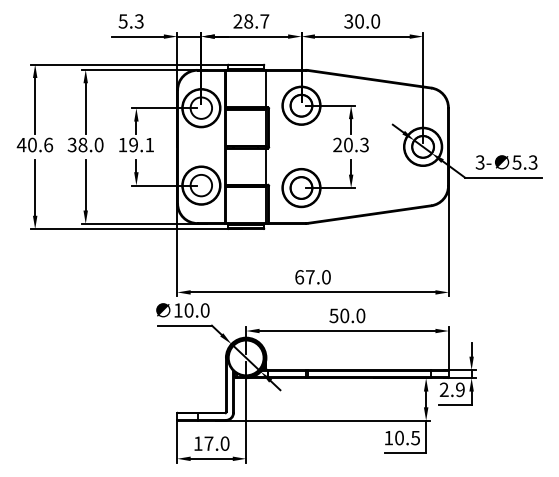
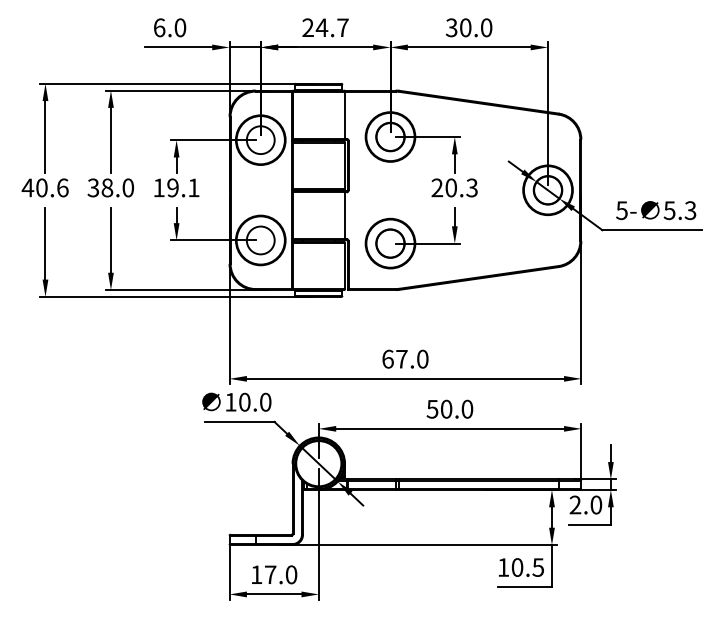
text: (130, 21) -> (168, 27), 5.3 -> 6.0
text: (248, 21) -> (321, 27), 28.7 -> 24.7
text: (480, 162) -> (622, 210), 3- -> 5-
text: (460, 389) -> (596, 504), 2.9 -> 2.0

